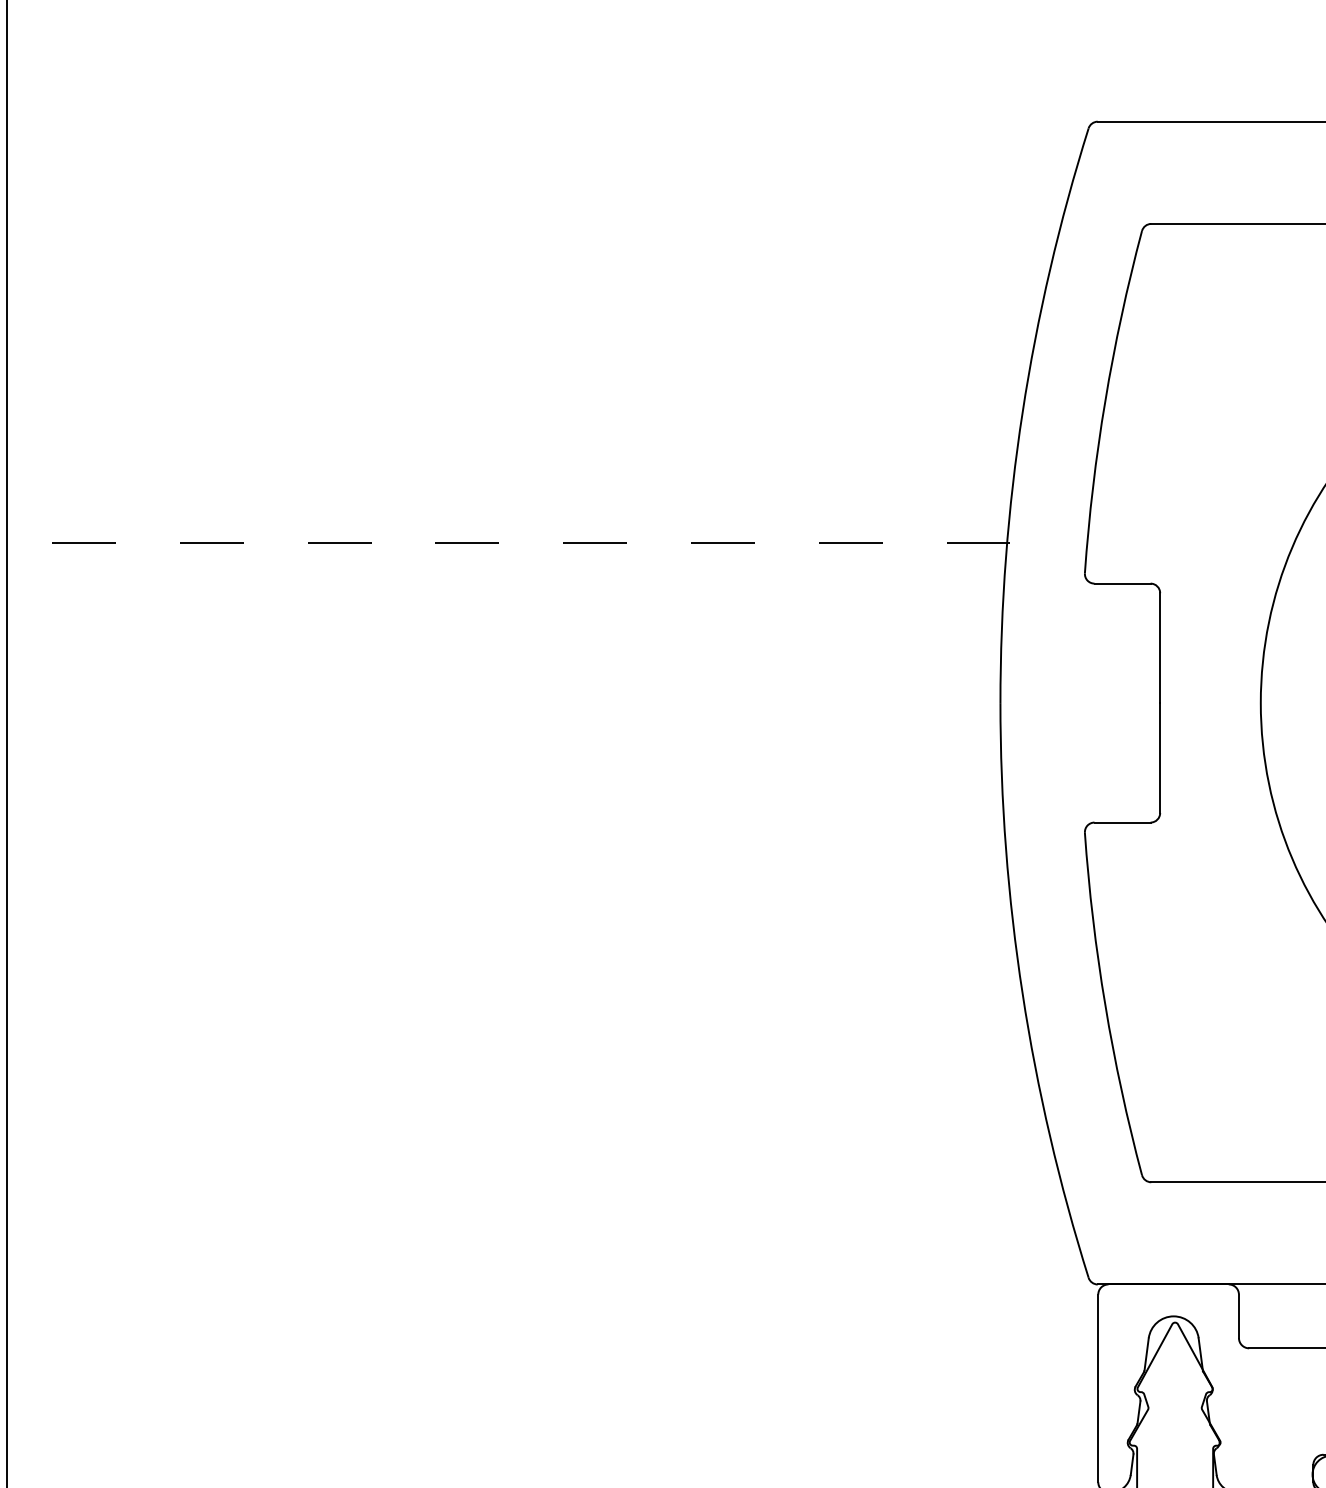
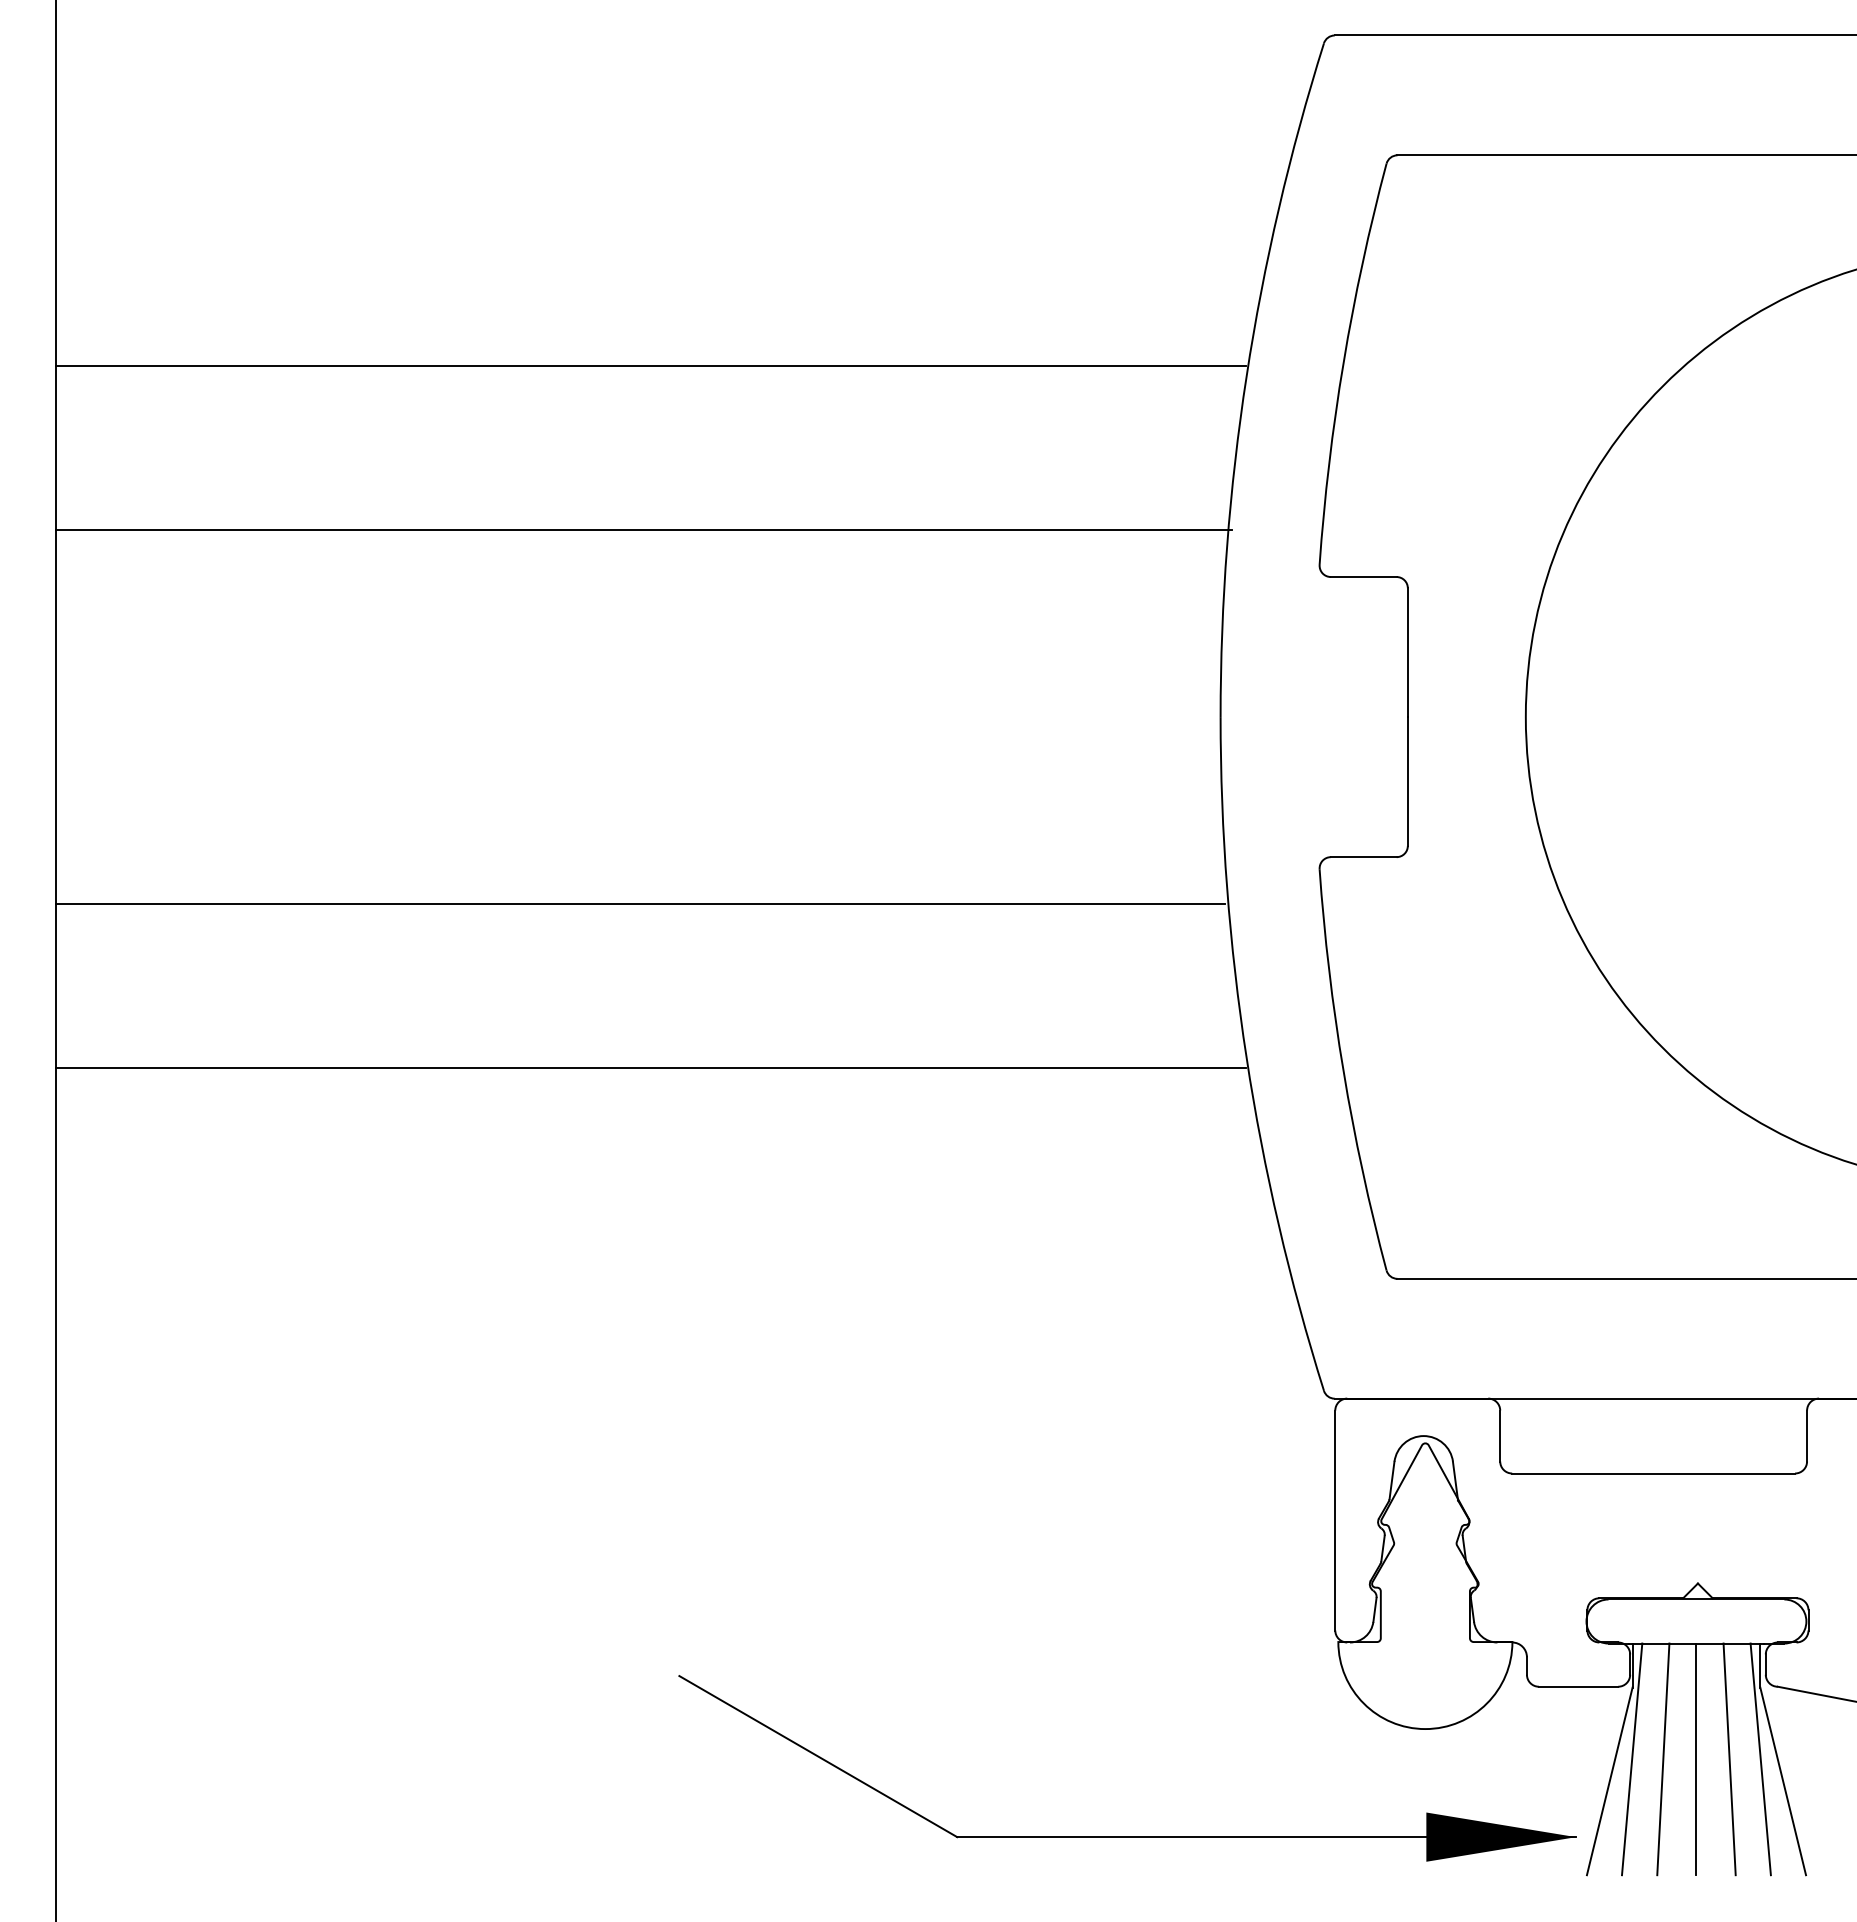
line: (514, 404) -> (650, 366), added
line: (508, 543) -> (643, 529), dashed -> solid
line: (505, 862) -> (640, 904), added
line: (514, 1002) -> (650, 1068), added

